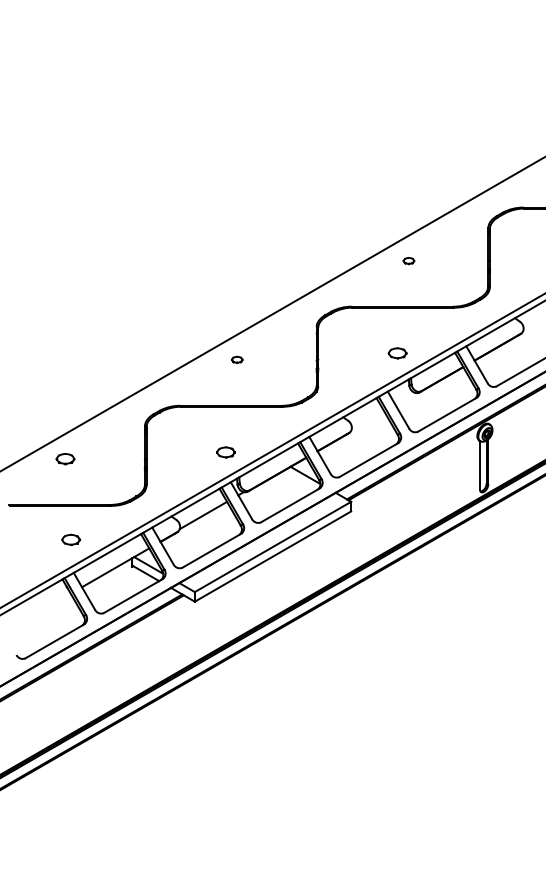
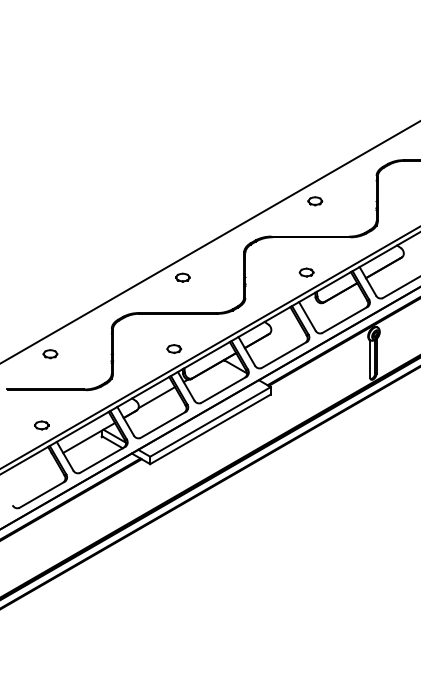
part: (409, 261) -> (315, 201), size x1.67
part: (236, 359) -> (182, 277), size x1.67
part: (70, 539) -> (41, 425), moved

